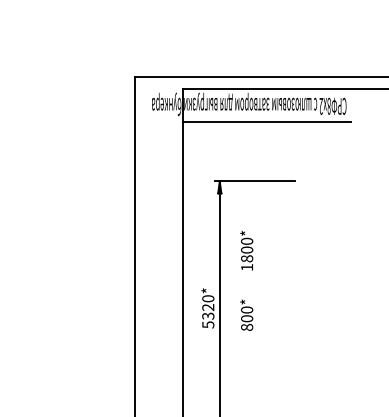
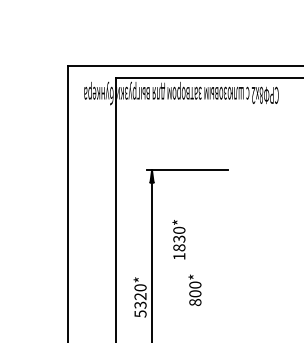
line: (266, 122) -> (198, 111), removed
text: (247, 249) -> (179, 238), 1800* -> 1830*
text: (246, 314) -> (194, 289), moved

